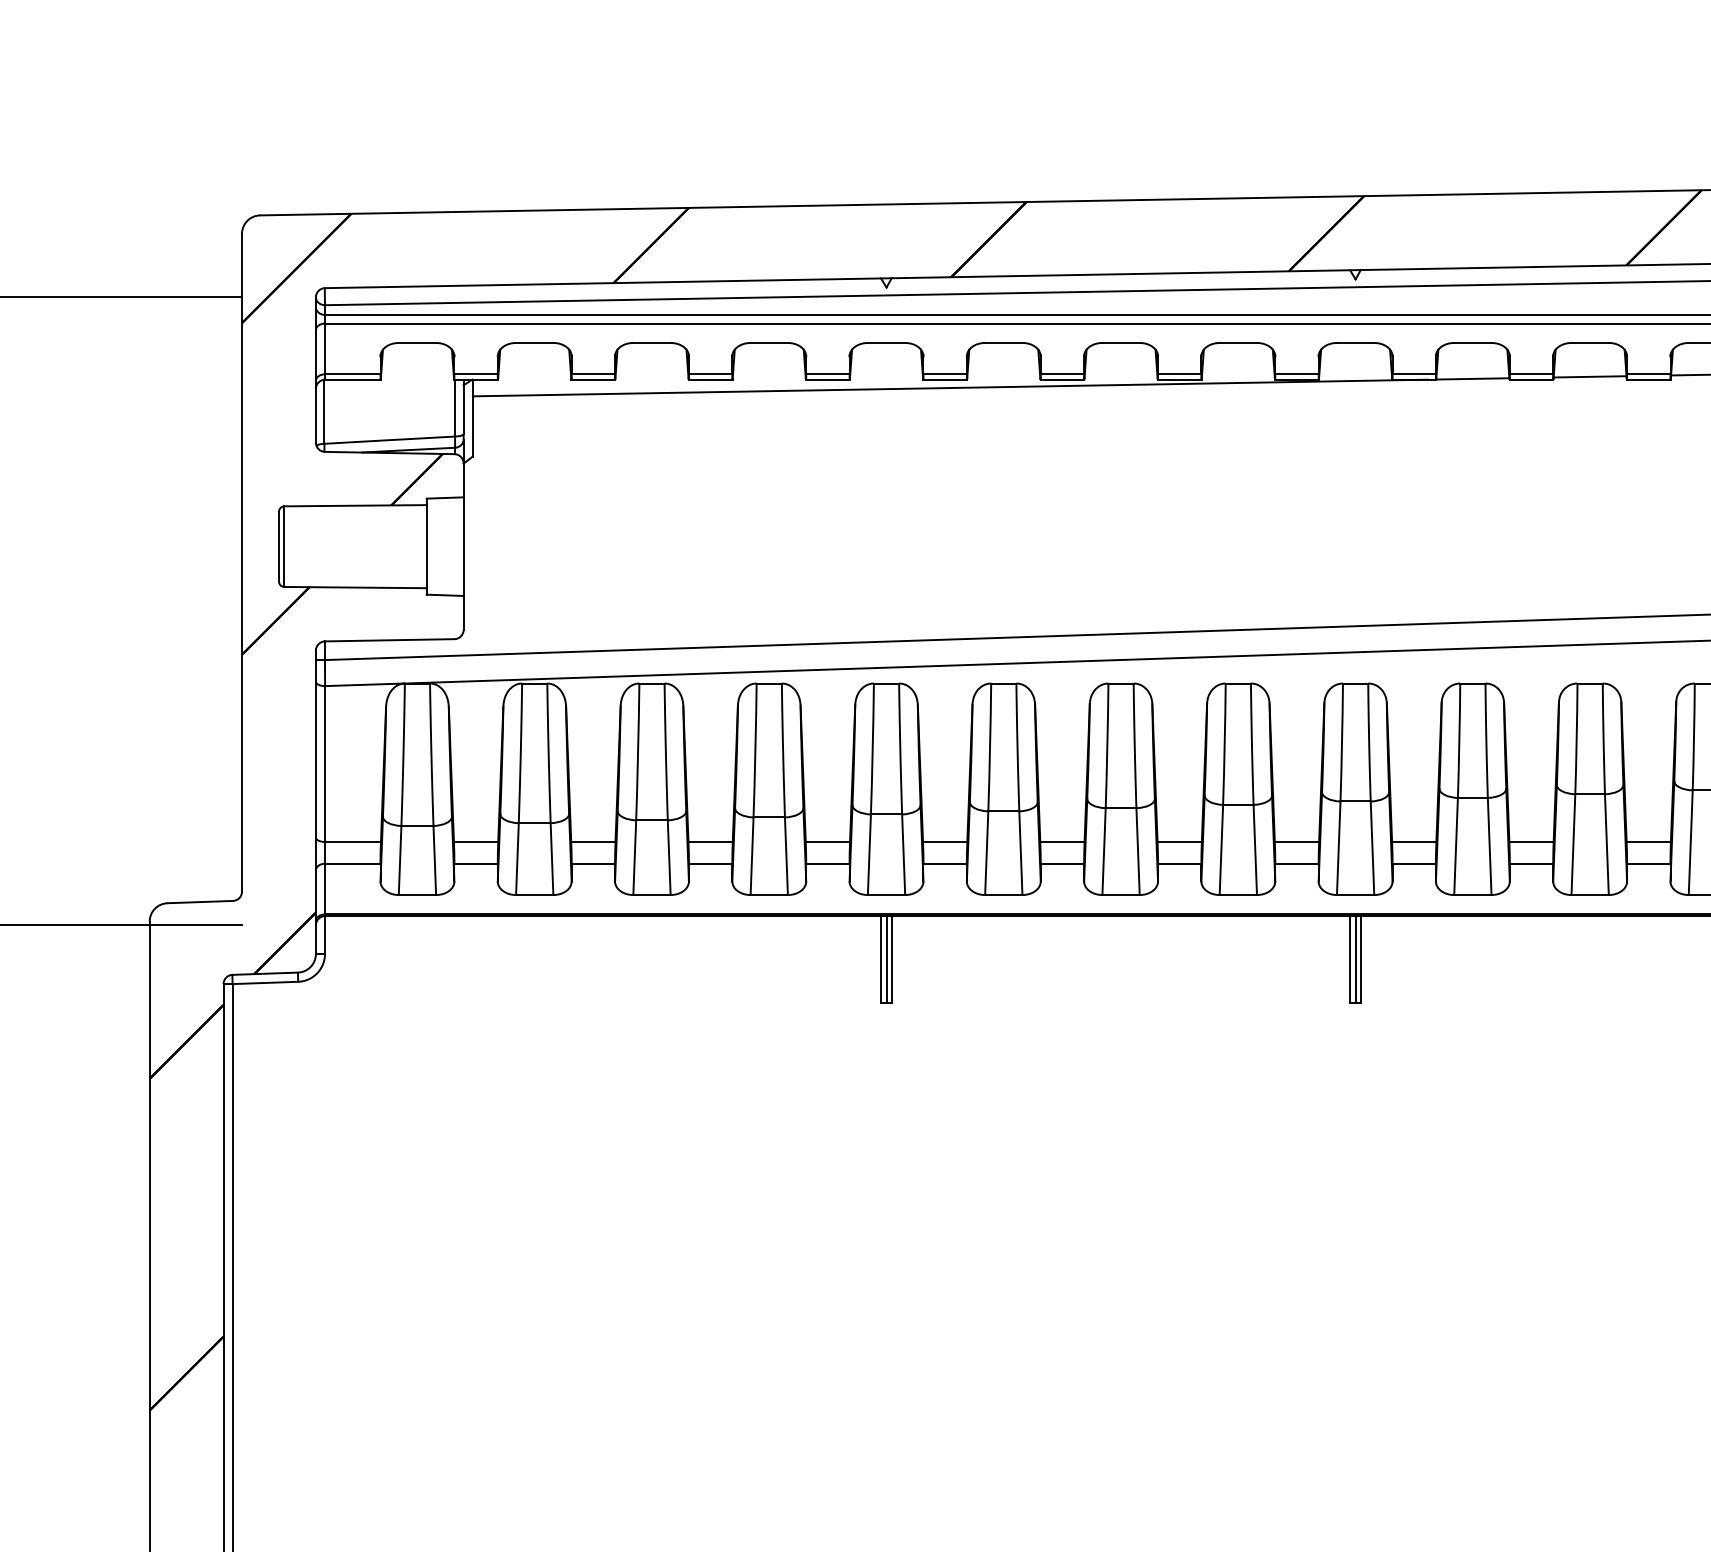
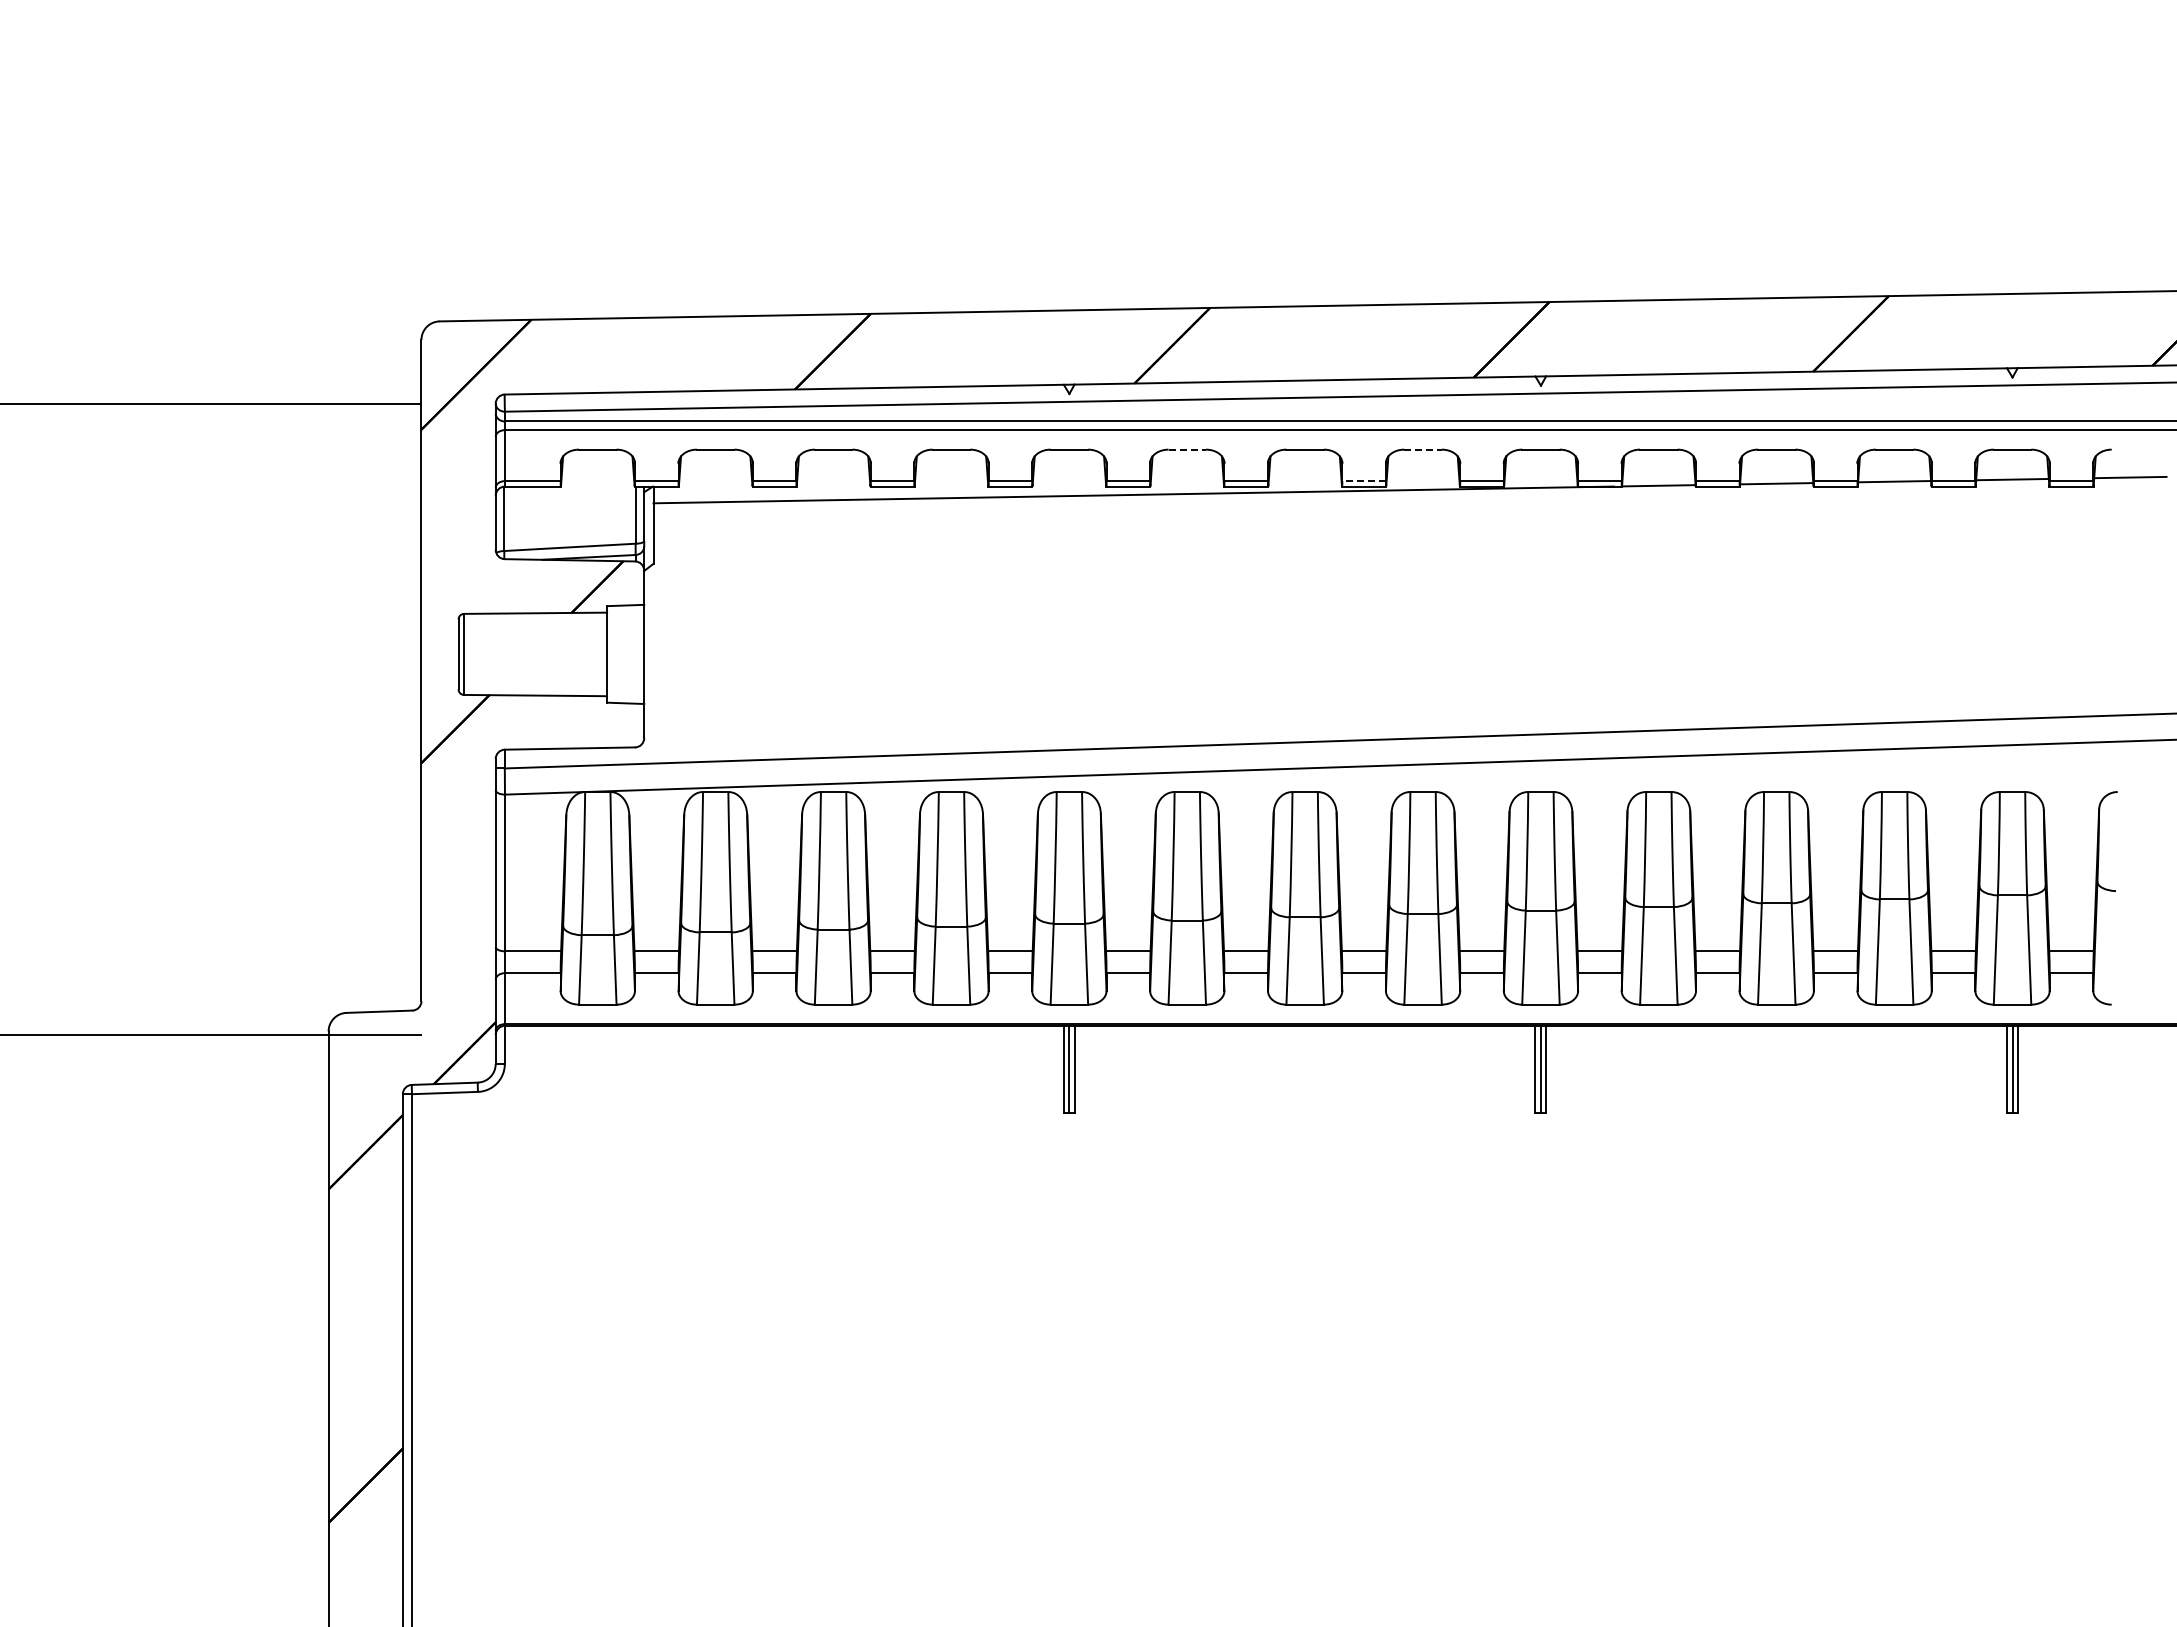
line: (1004, 342) -> (1187, 449), solid -> dashed
line: (1238, 342) -> (1423, 449), solid -> dashed
line: (1180, 374) -> (1364, 481), solid -> dashed

